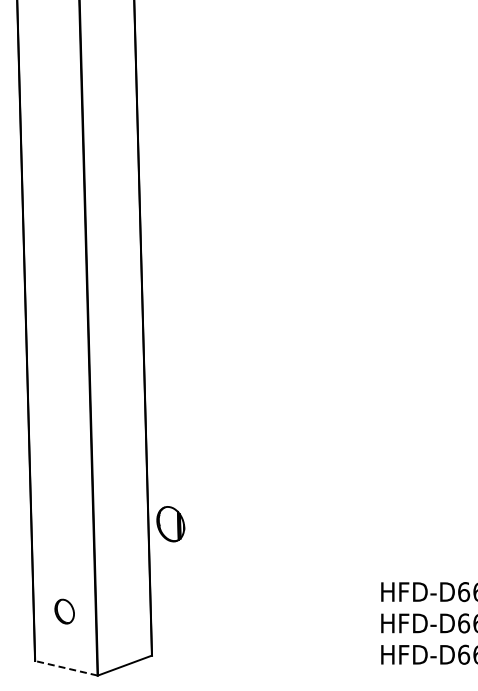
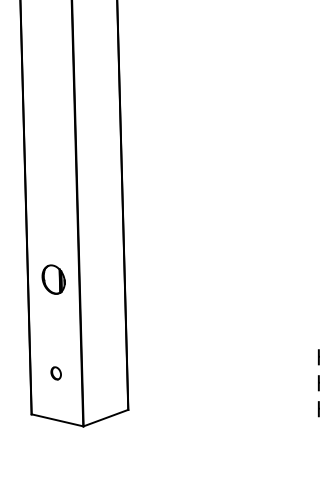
part: (170, 524) -> (53, 279), moved
part: (64, 611) -> (55, 373), size x0.62
line: (66, 668) -> (57, 420), dashed -> solid

